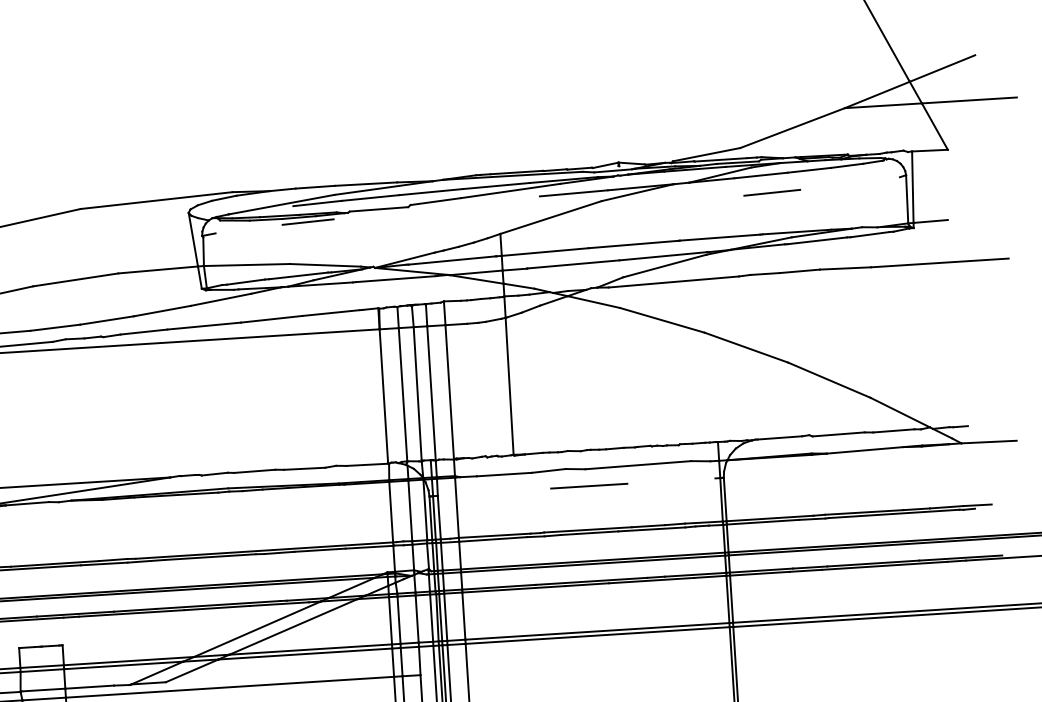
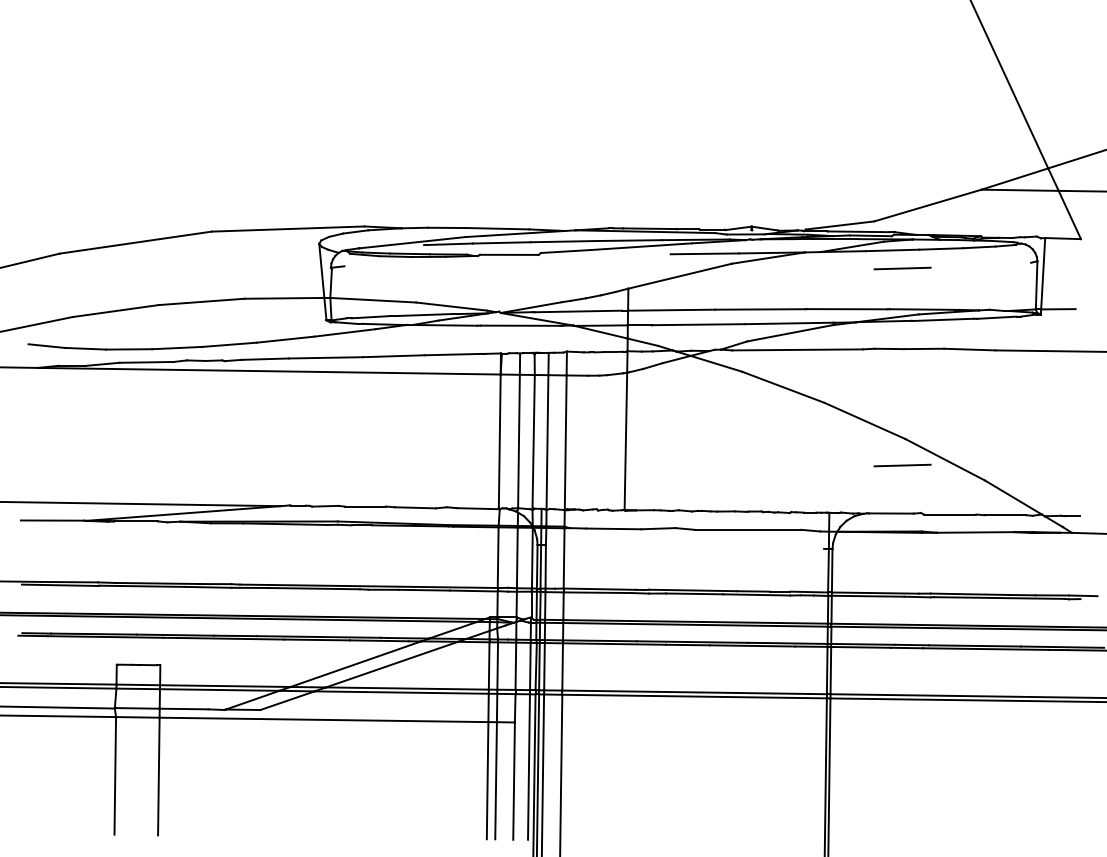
line: (307, 221) -> (437, 261), removed
line: (787, 389) -> (902, 465), added
line: (589, 485) -> (697, 546), removed

